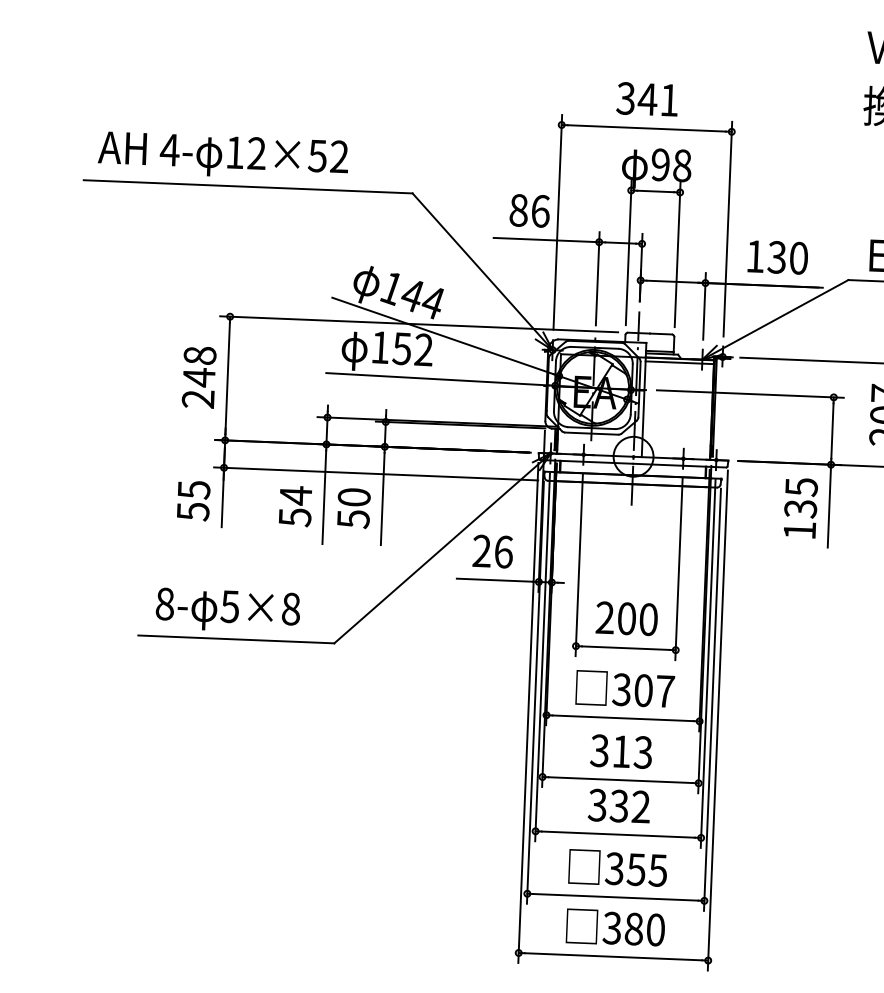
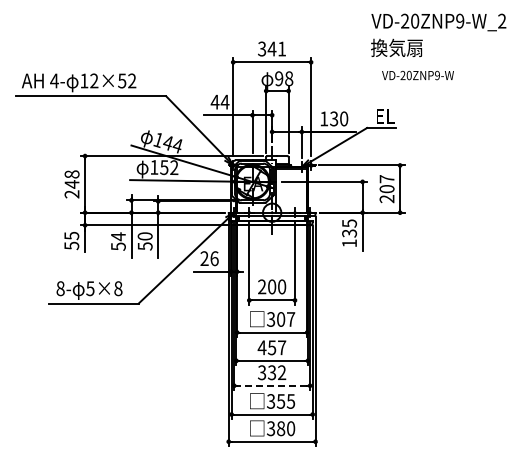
text: (528, 209) -> (219, 101), 86 -> 44
text: (620, 750) -> (271, 347), 313 -> 457
line: (616, 833) -> (271, 385), solid -> dashed

